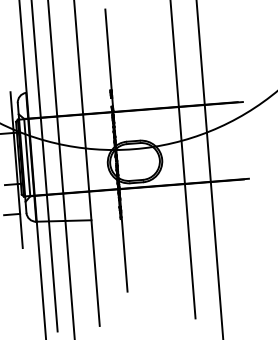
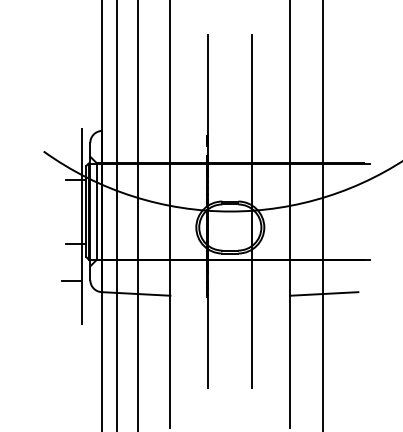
line: (151, 147) -> (252, 211), added
line: (214, 208) -> (324, 293), added

